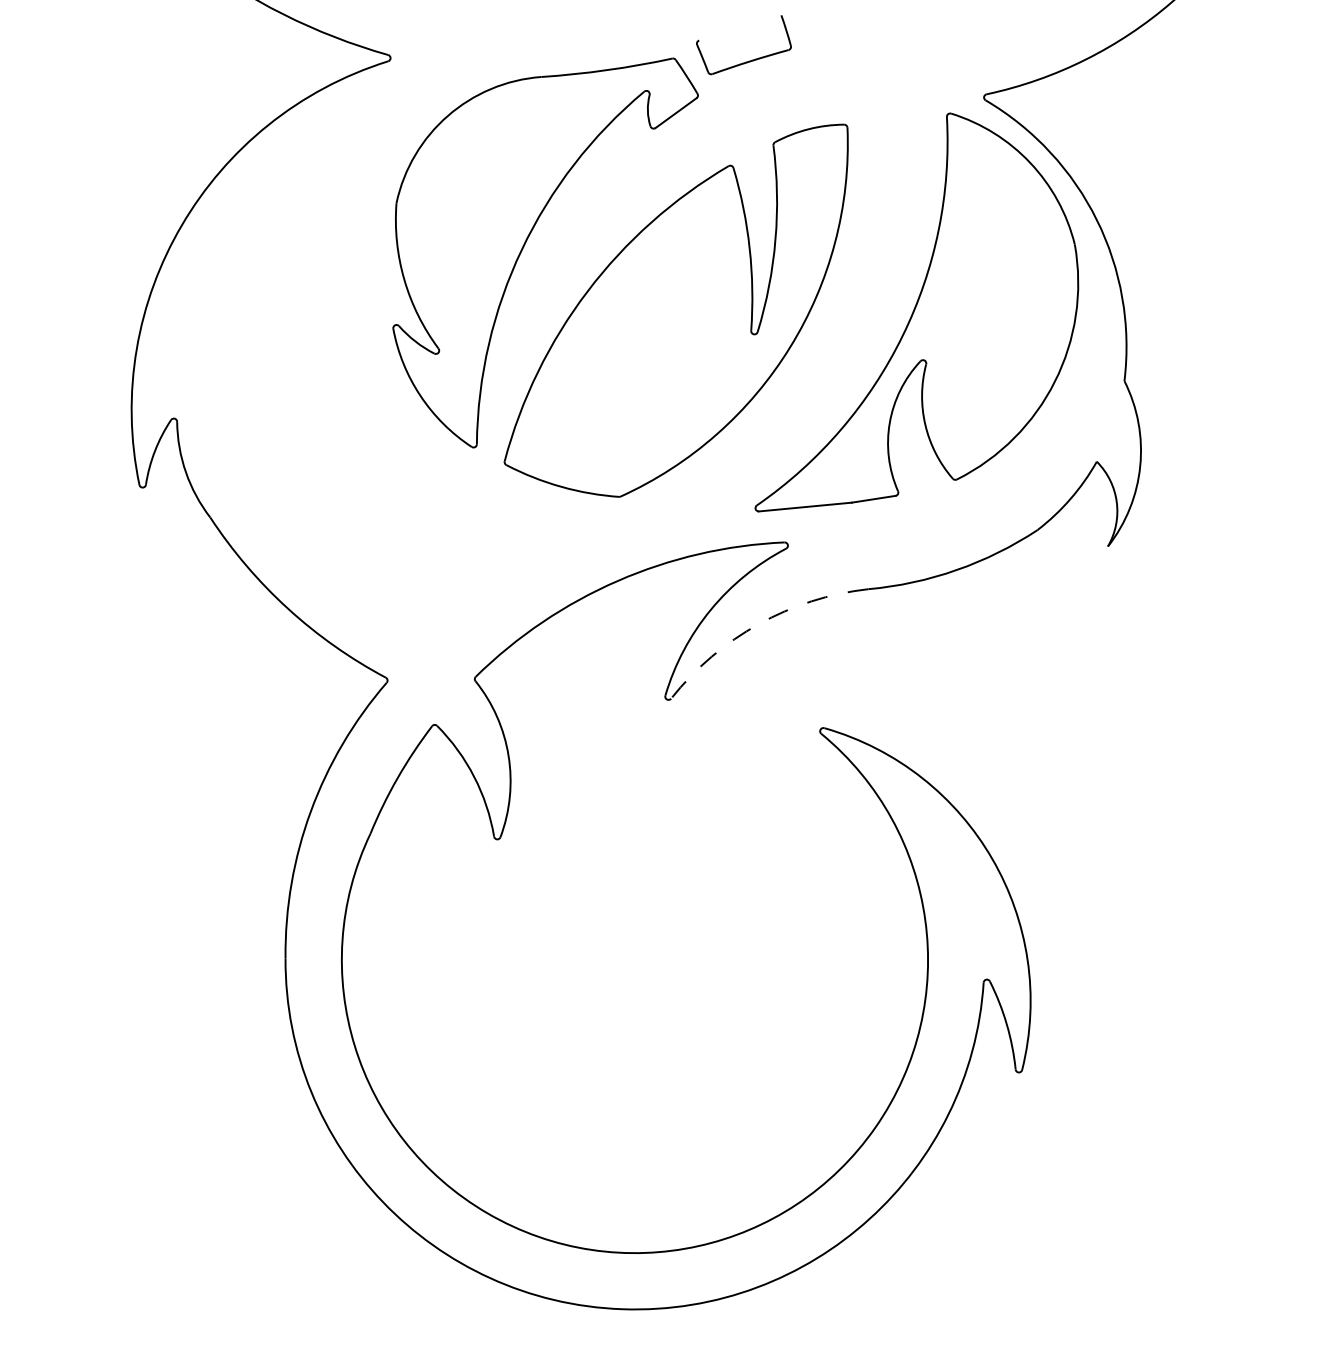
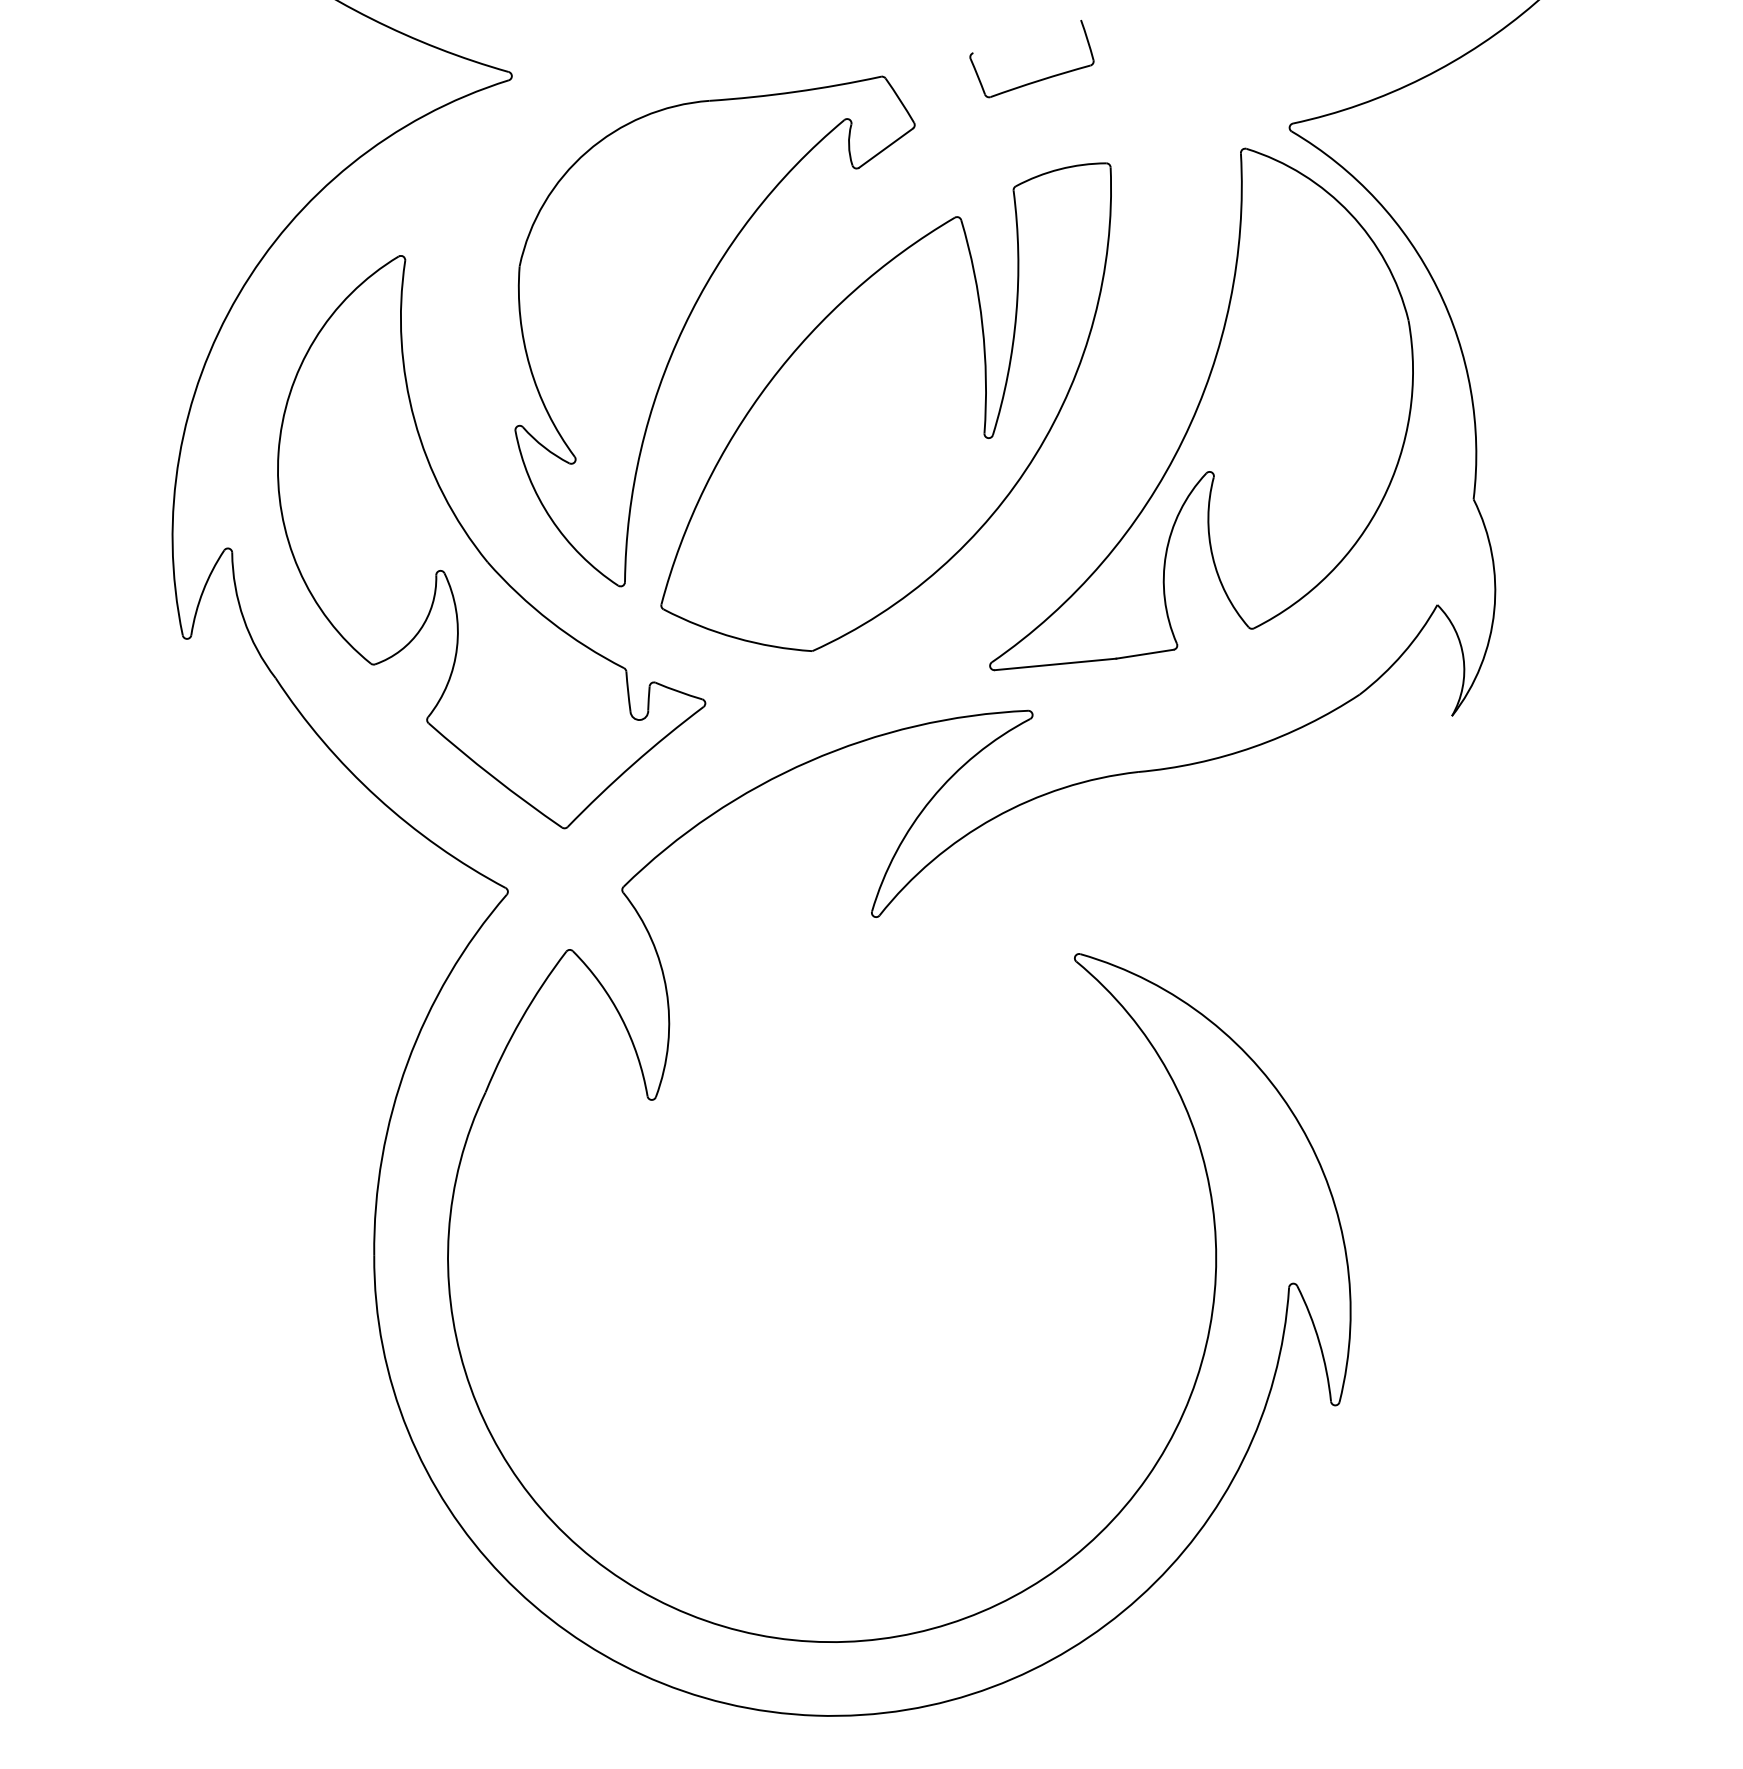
part: (749, 60) -> (1039, 79), moved
part: (367, 421) -> (481, 552), added
arc: (758, 623) -> (994, 817), dashed -> solid

